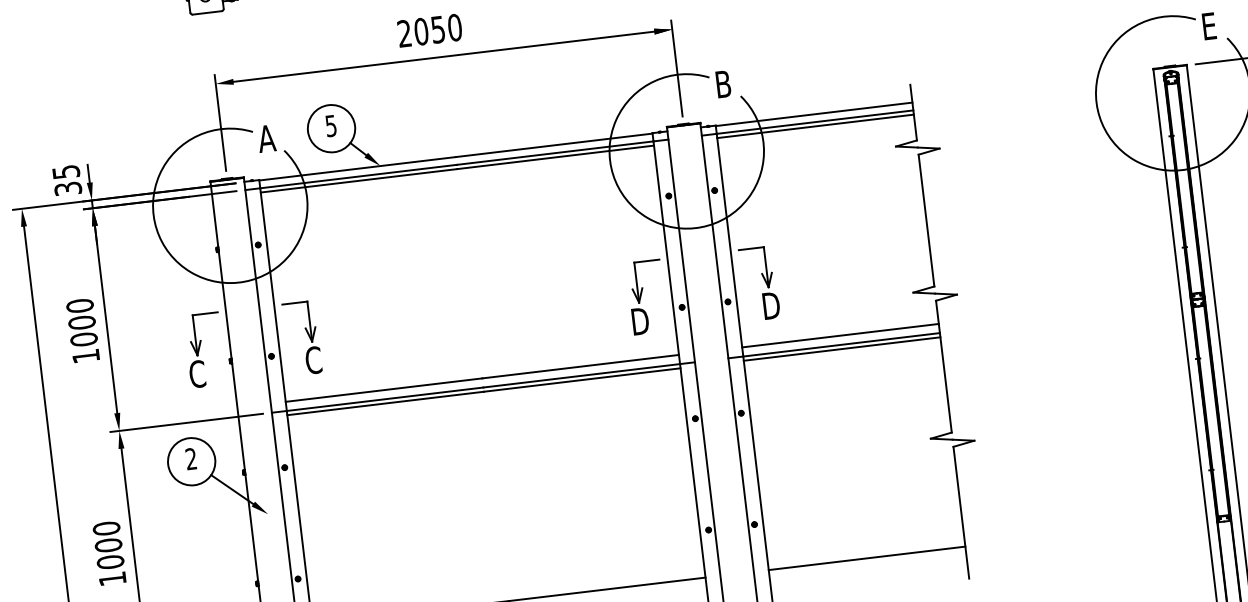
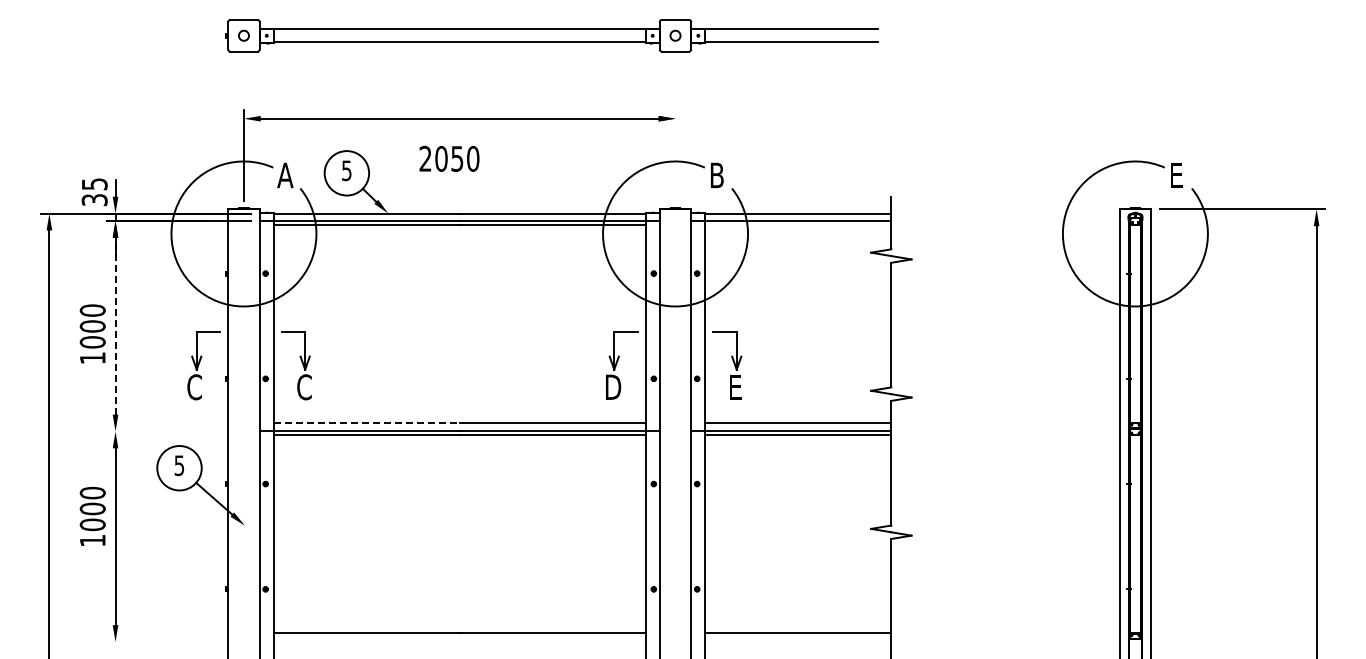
text: (429, 30) -> (449, 158), moved
line: (676, 68) -> (675, 155), removed
line: (815, 125) -> (798, 224), removed
text: (770, 305) -> (736, 386), D -> E
line: (105, 318) -> (115, 325), solid -> dashed
line: (383, 389) -> (366, 422), solid -> dashed
line: (187, 422) -> (179, 431), removed
text: (191, 458) -> (179, 465), 2 -> 5
text: (109, 552) -> (92, 515), moved

